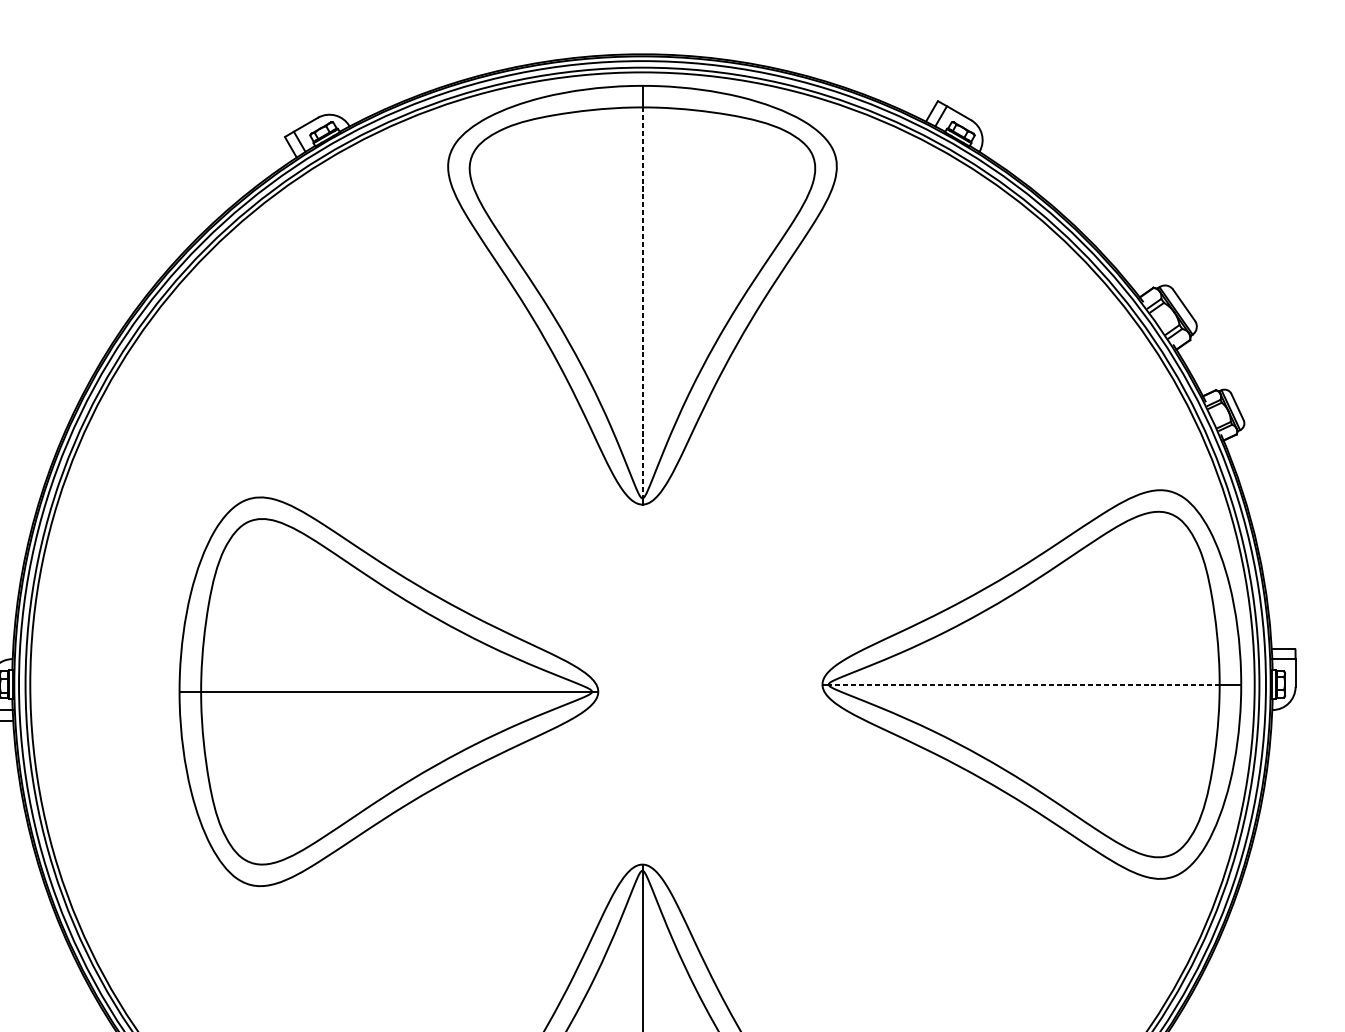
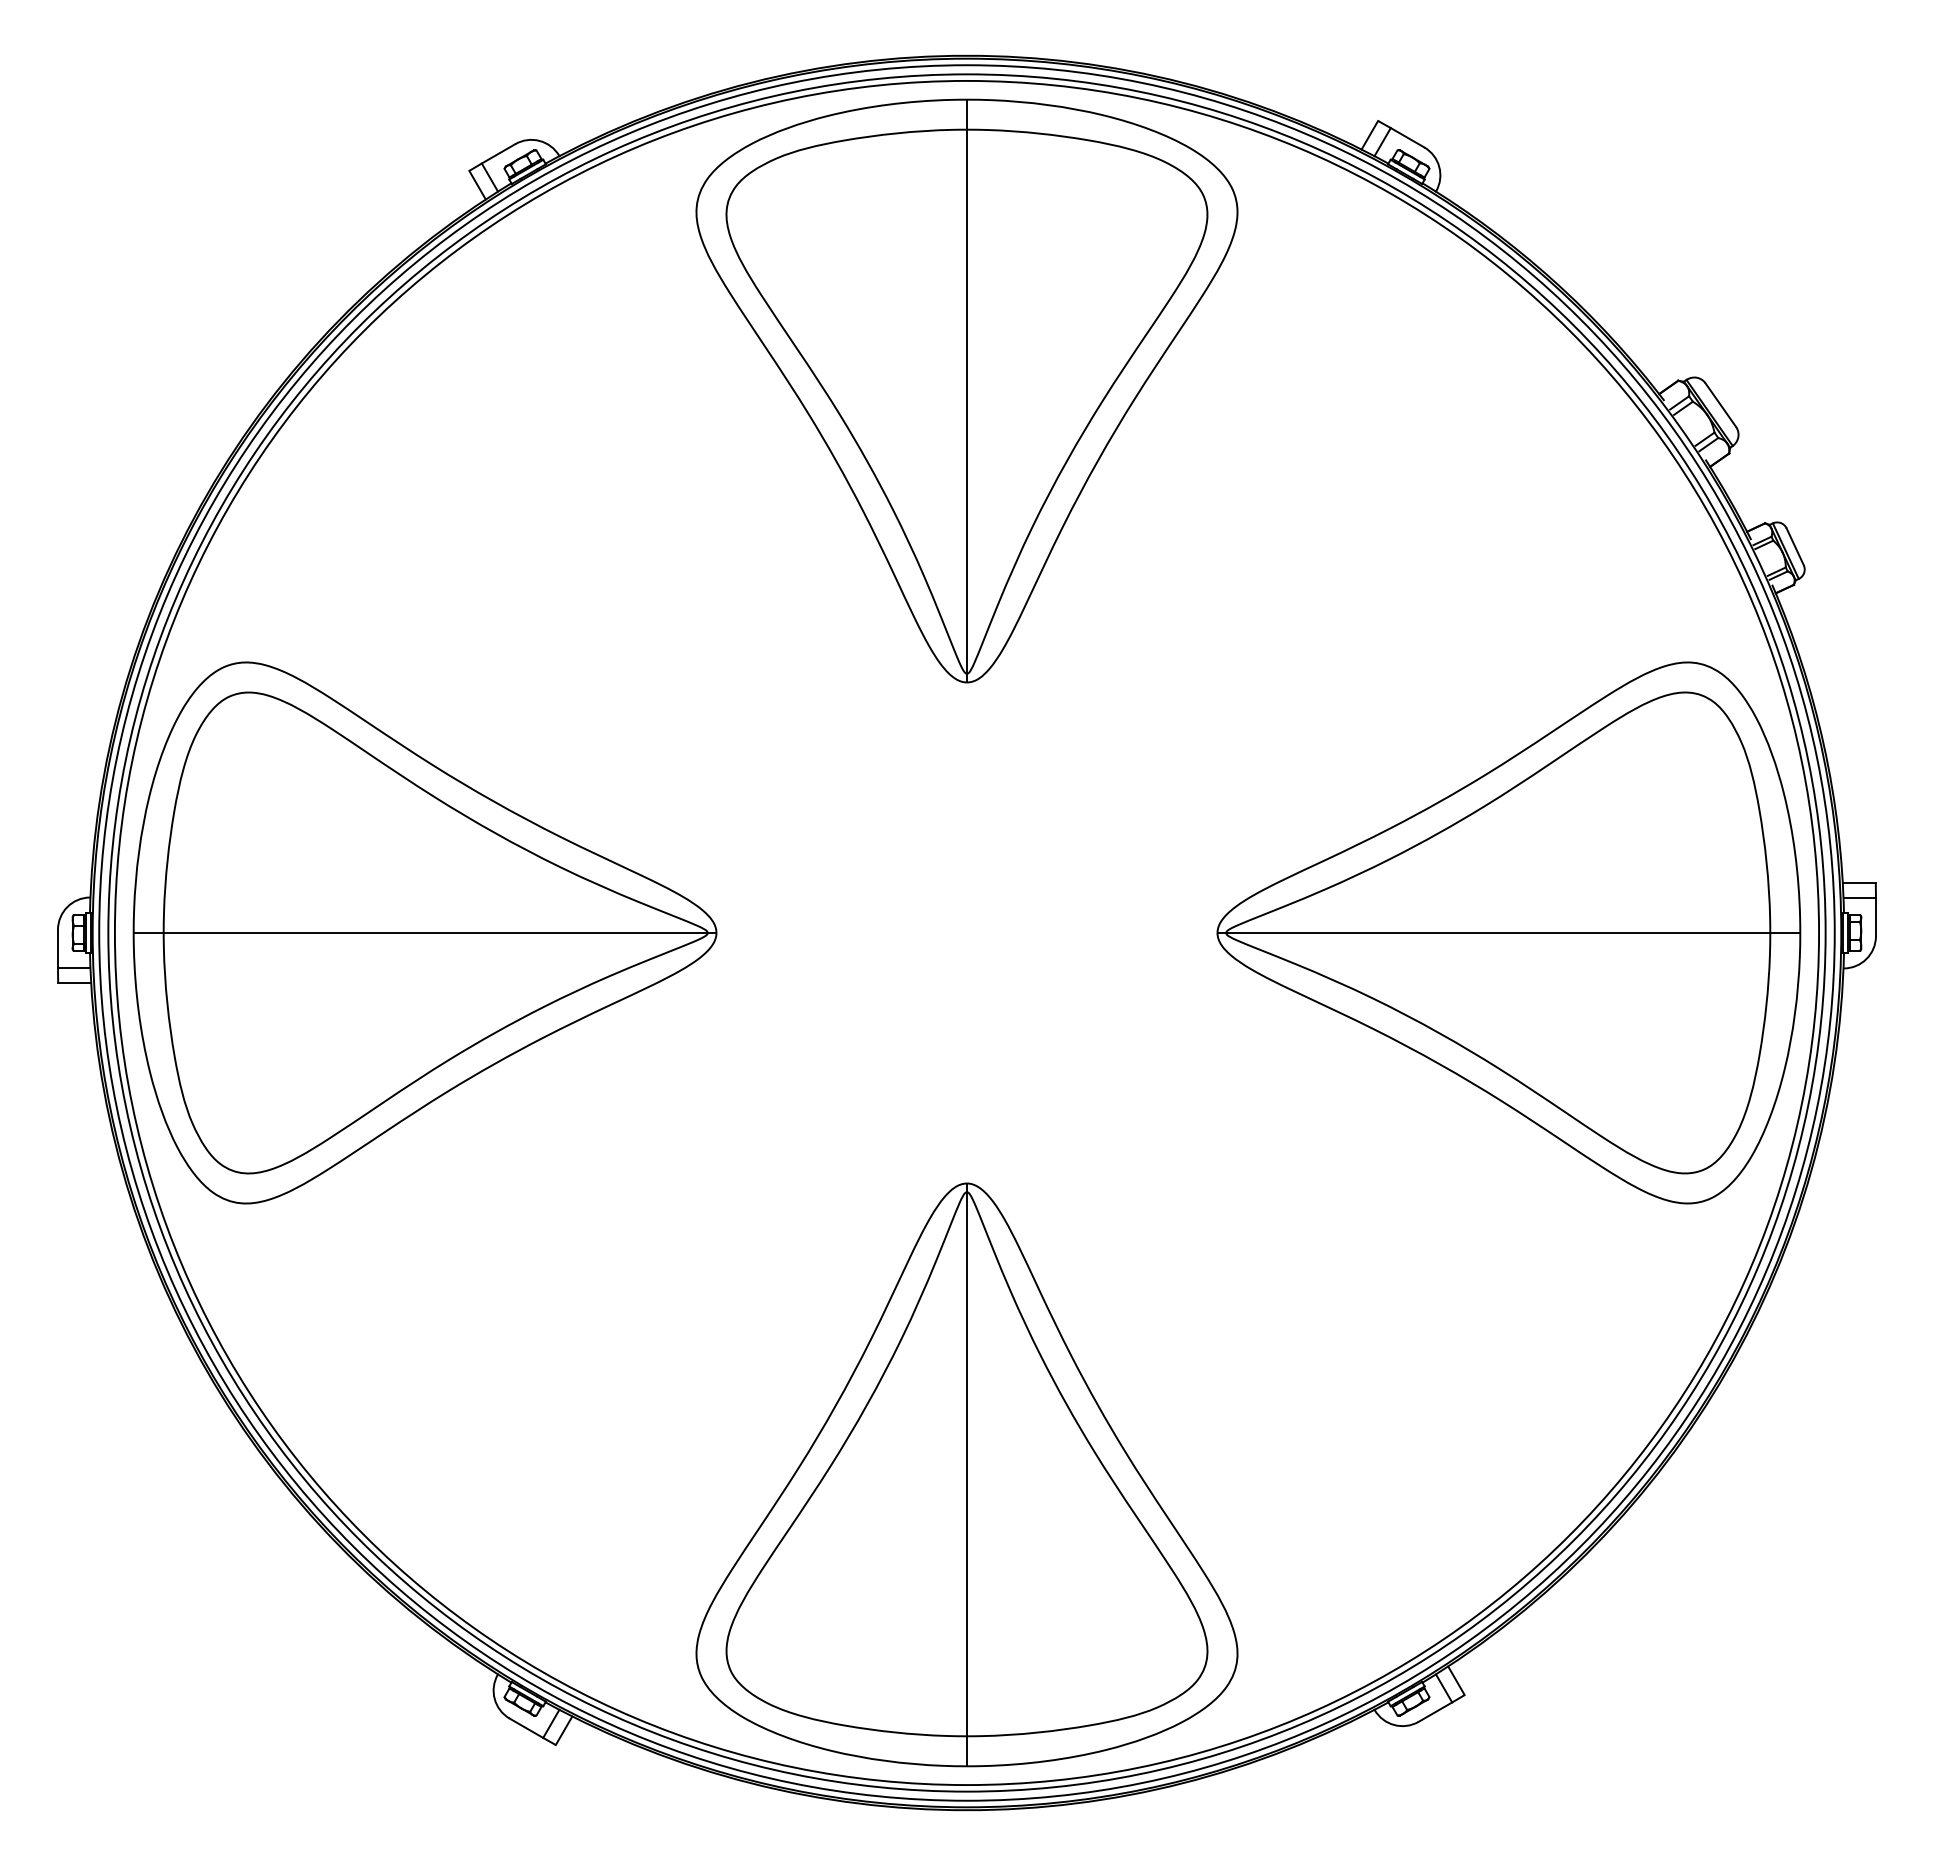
line: (642, 303) -> (966, 402), dashed -> solid
line: (1023, 684) -> (1497, 933), dashed -> solid
part: (388, 691) -> (424, 932), moved

